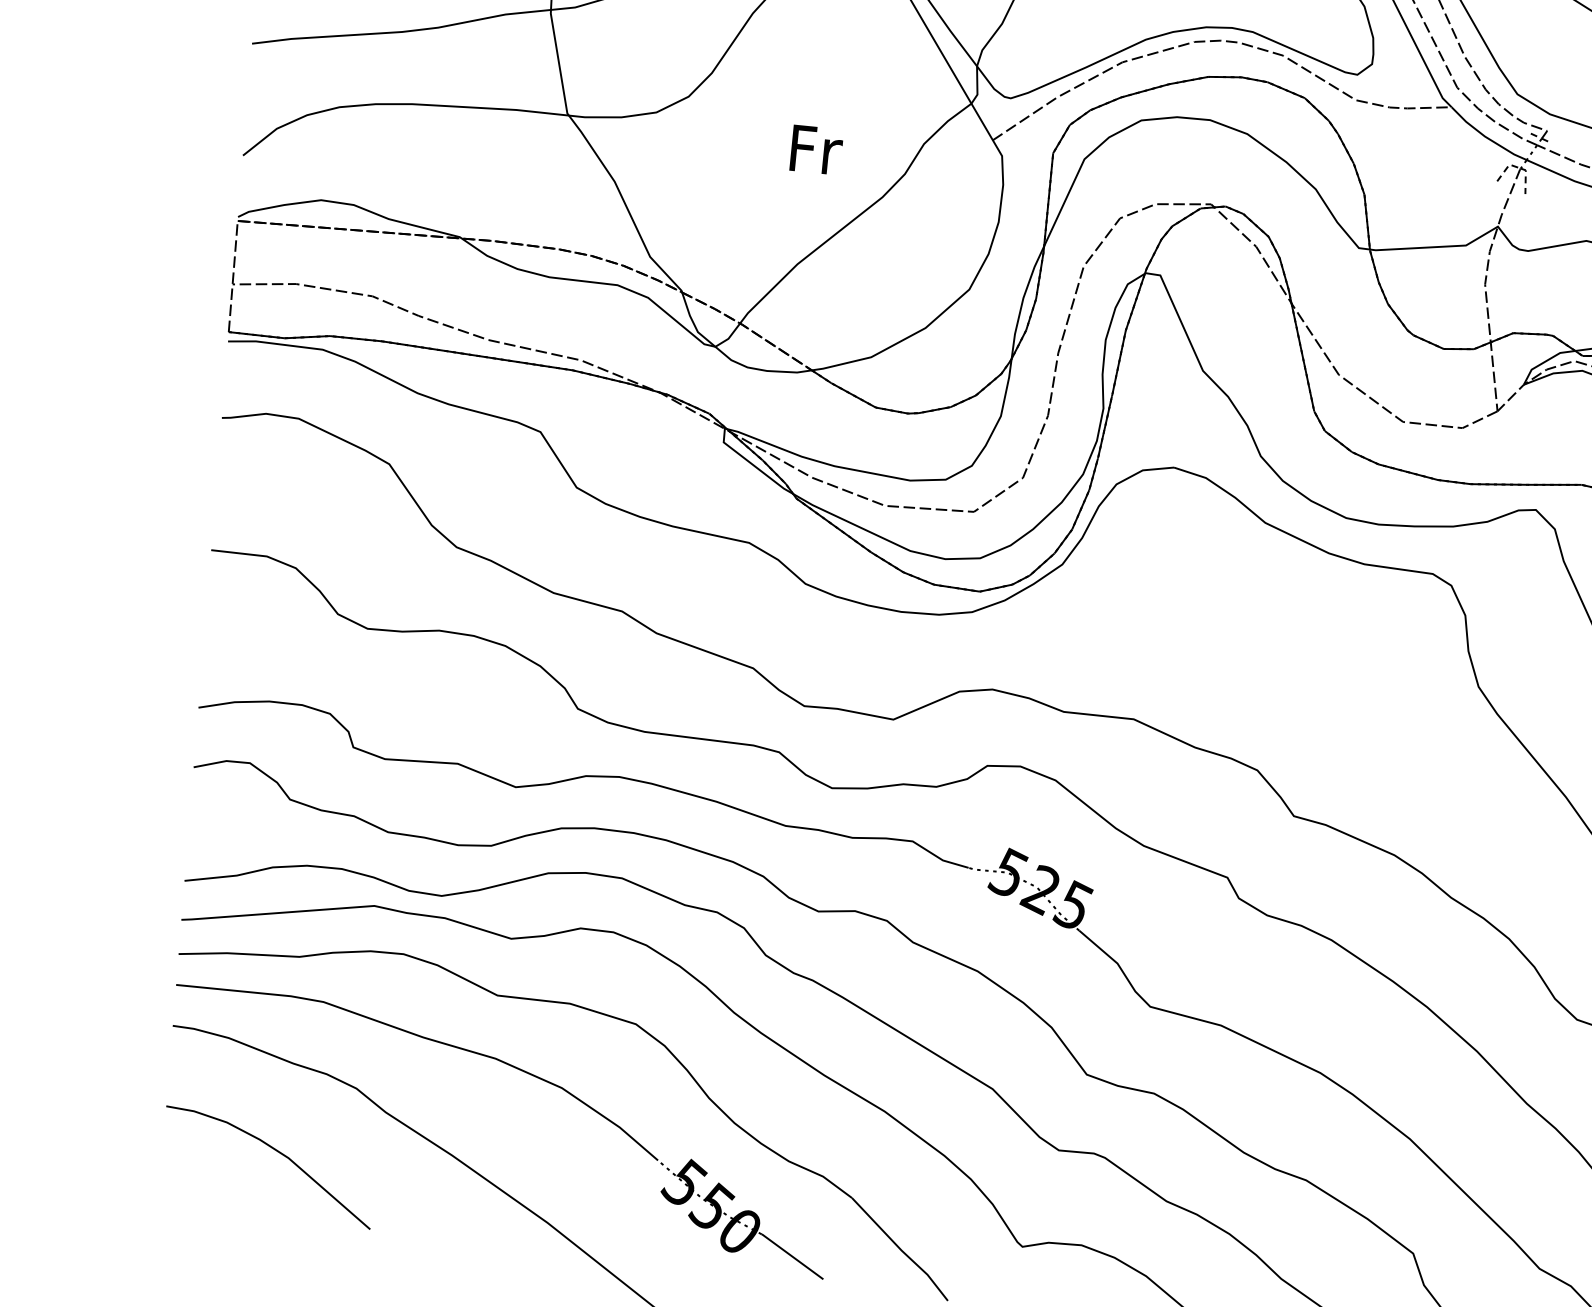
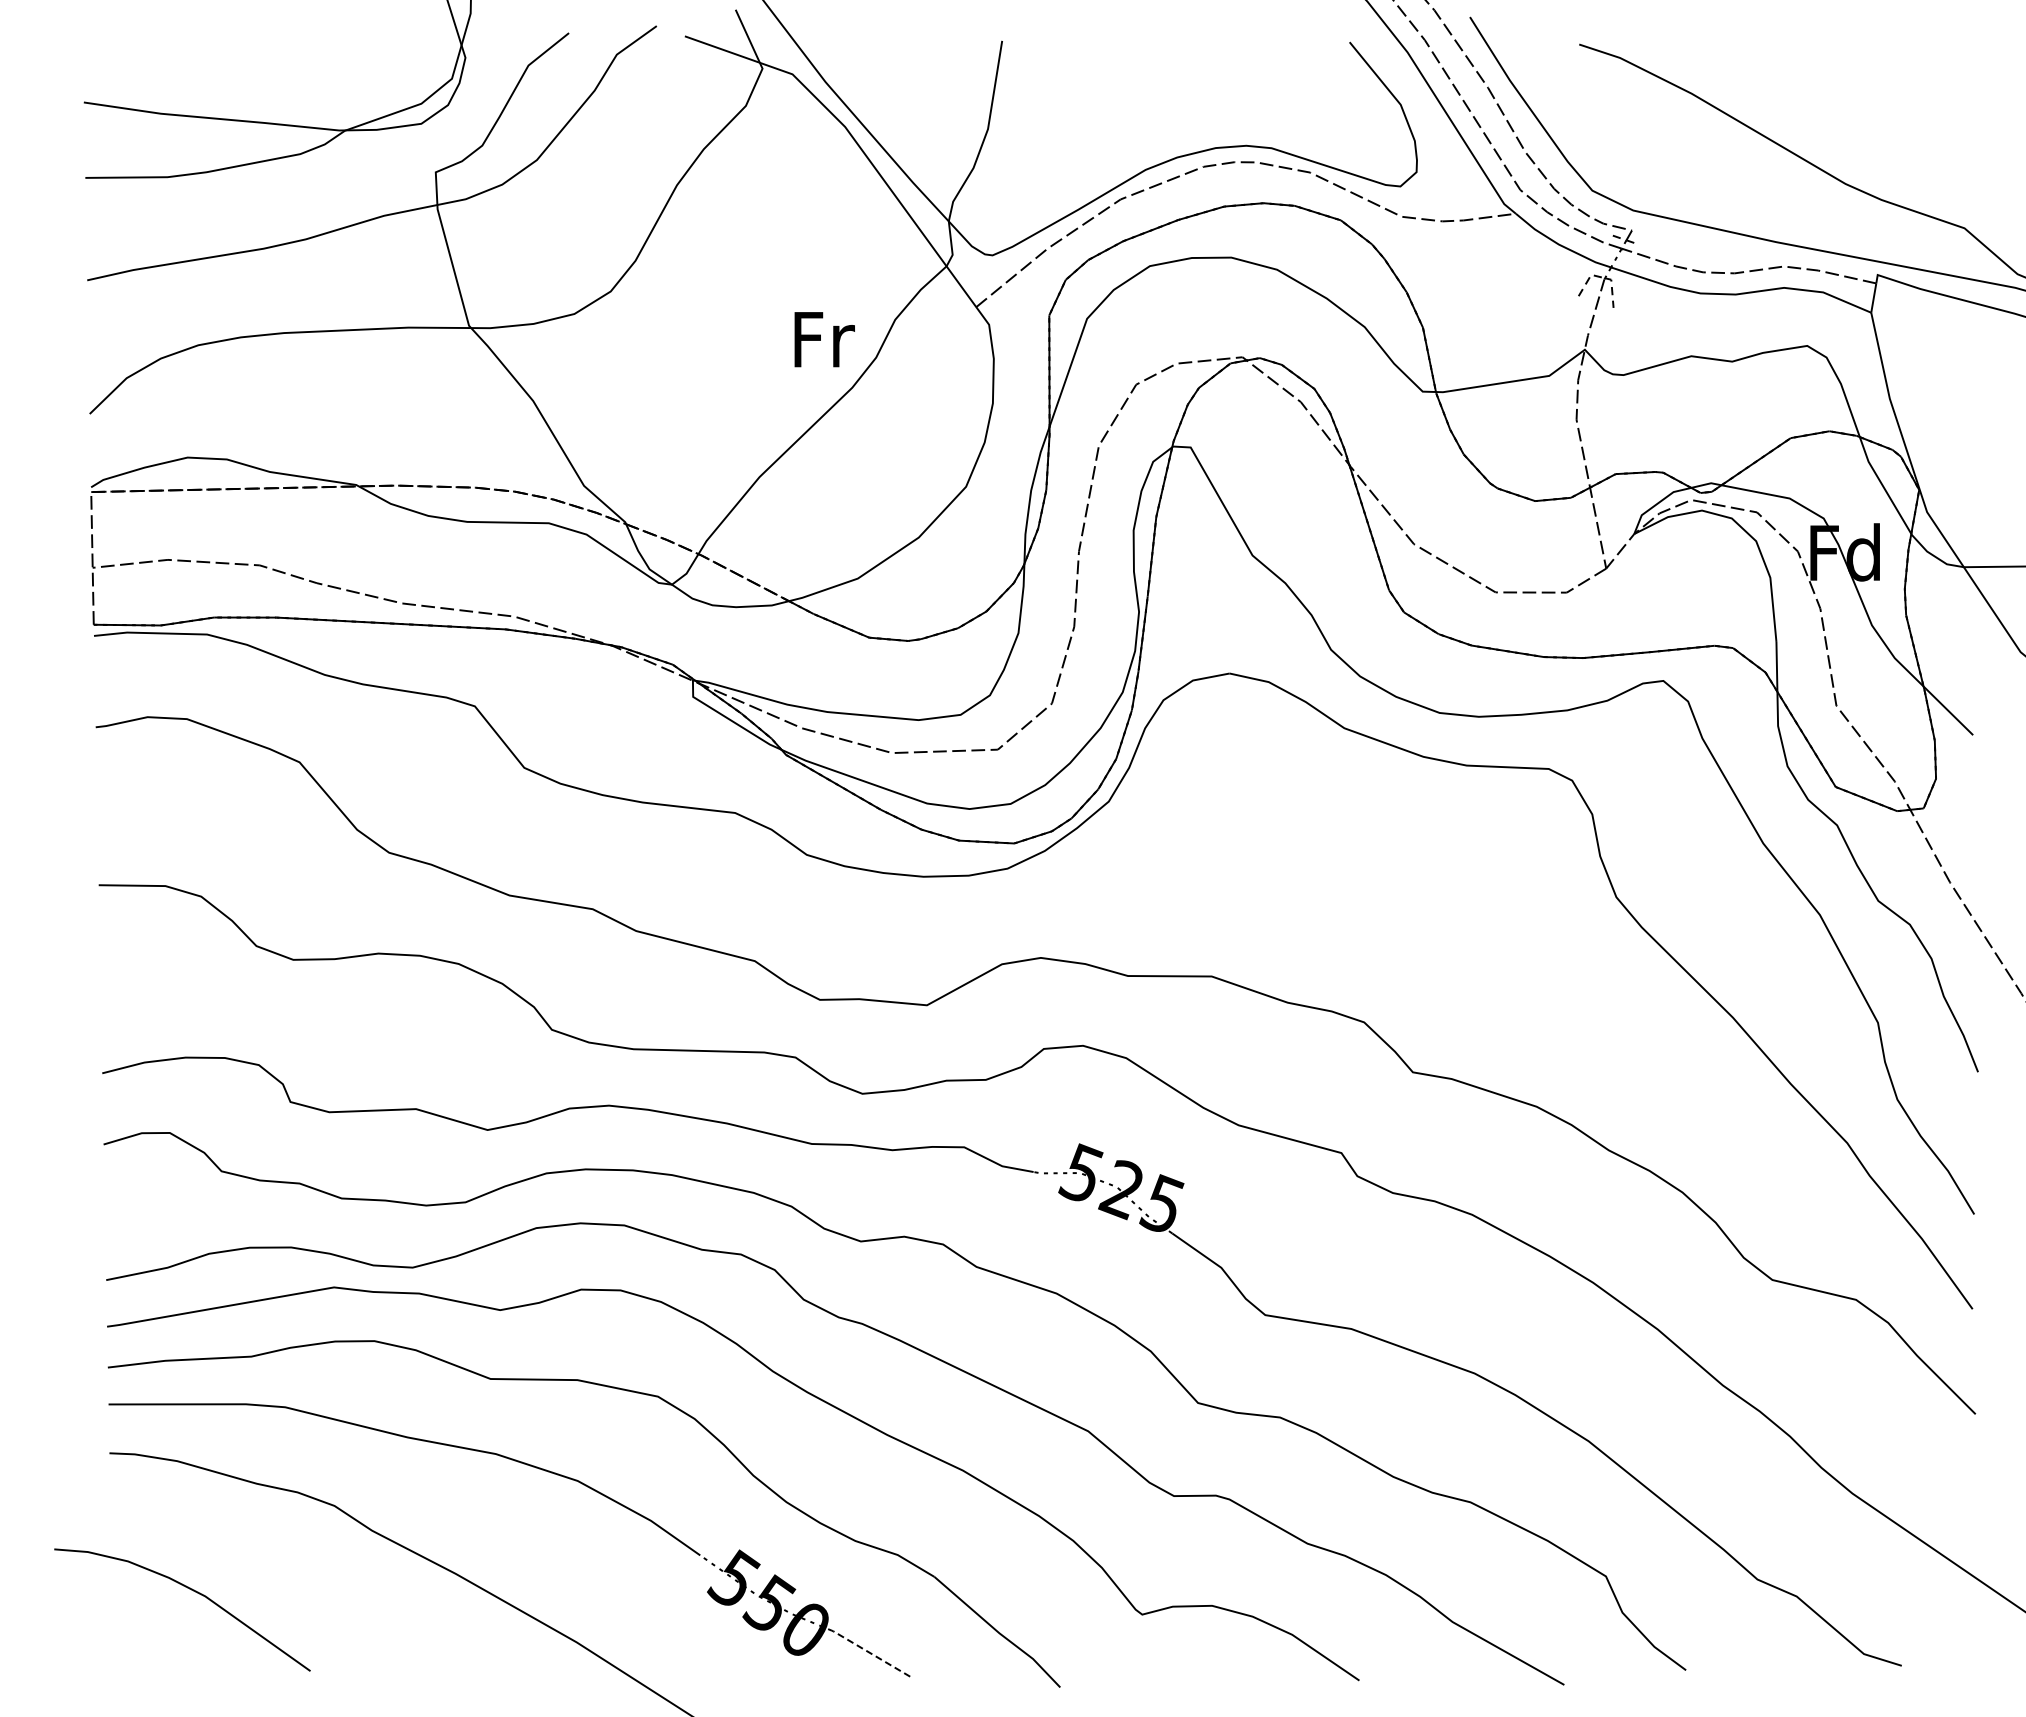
text: (816, 149) -> (824, 339), moved
curve: (277, 1152) -> (191, 1590), moved
line: (792, 1255) -> (870, 1652), solid -> dashed

